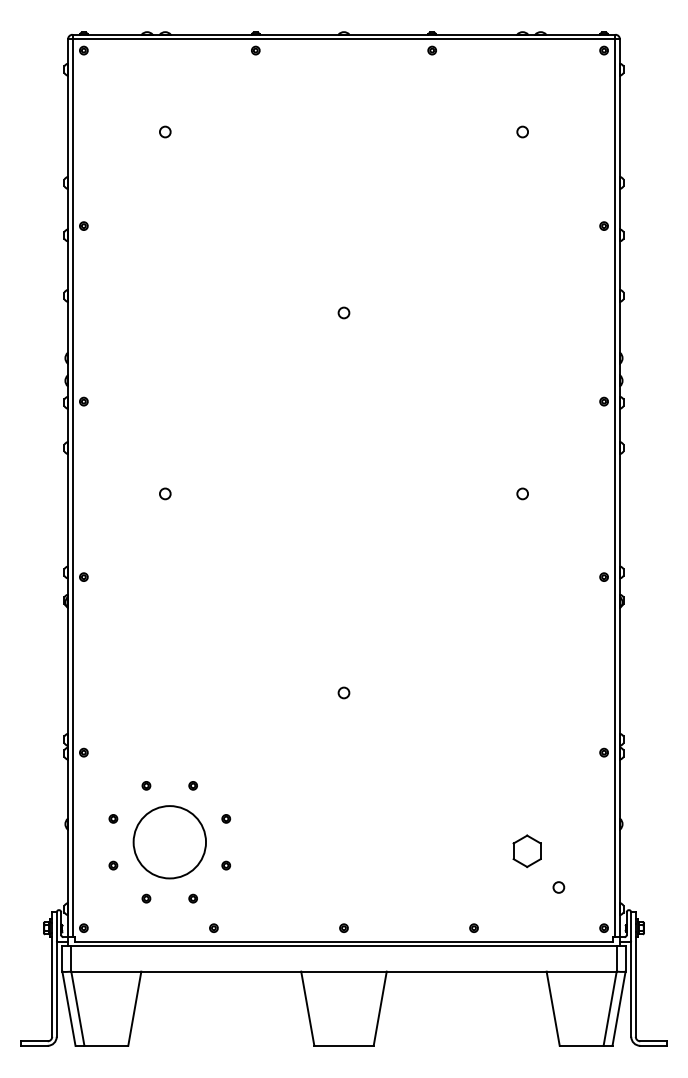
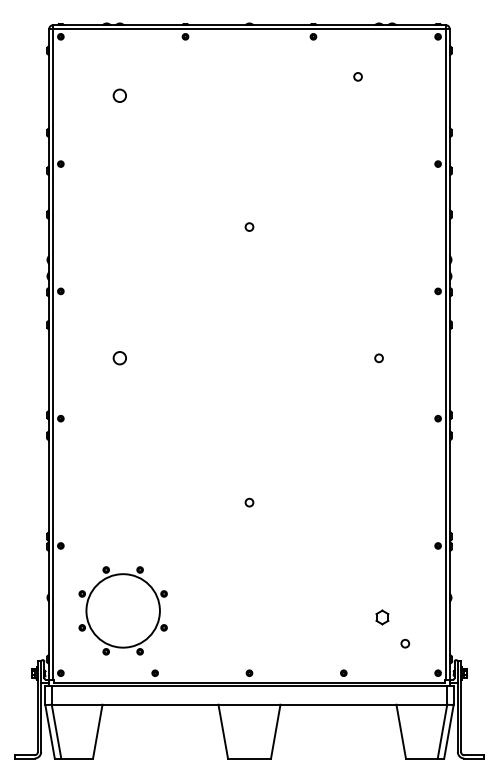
circle: (164, 131) -> (119, 95), size x1.6
circle: (521, 131) -> (357, 76), moved
circle: (164, 494) -> (119, 358), size x1.6
circle: (168, 841) -> (122, 610), size x1.4
part: (527, 851) -> (382, 617), size x0.6

